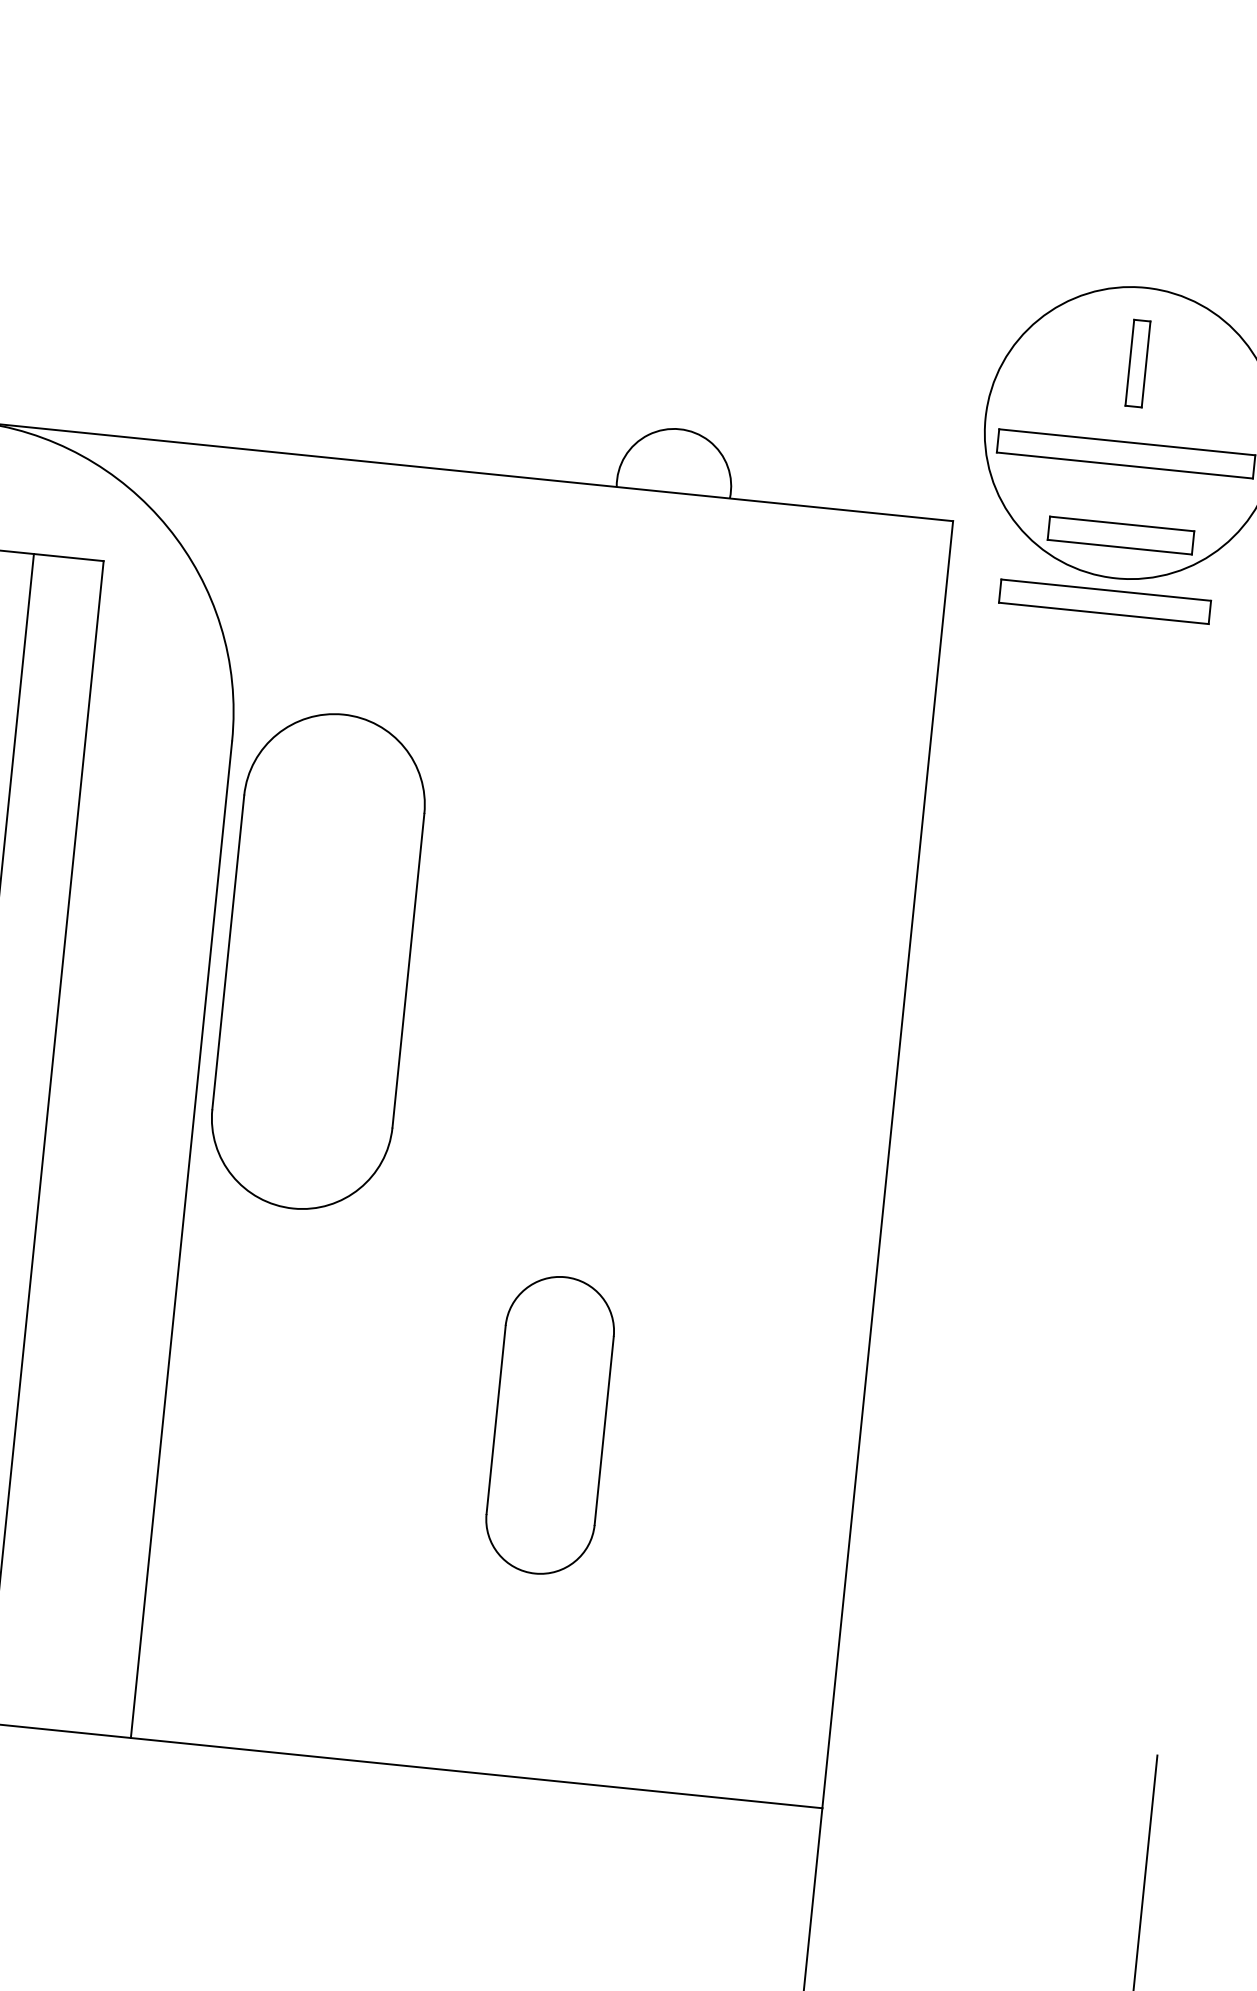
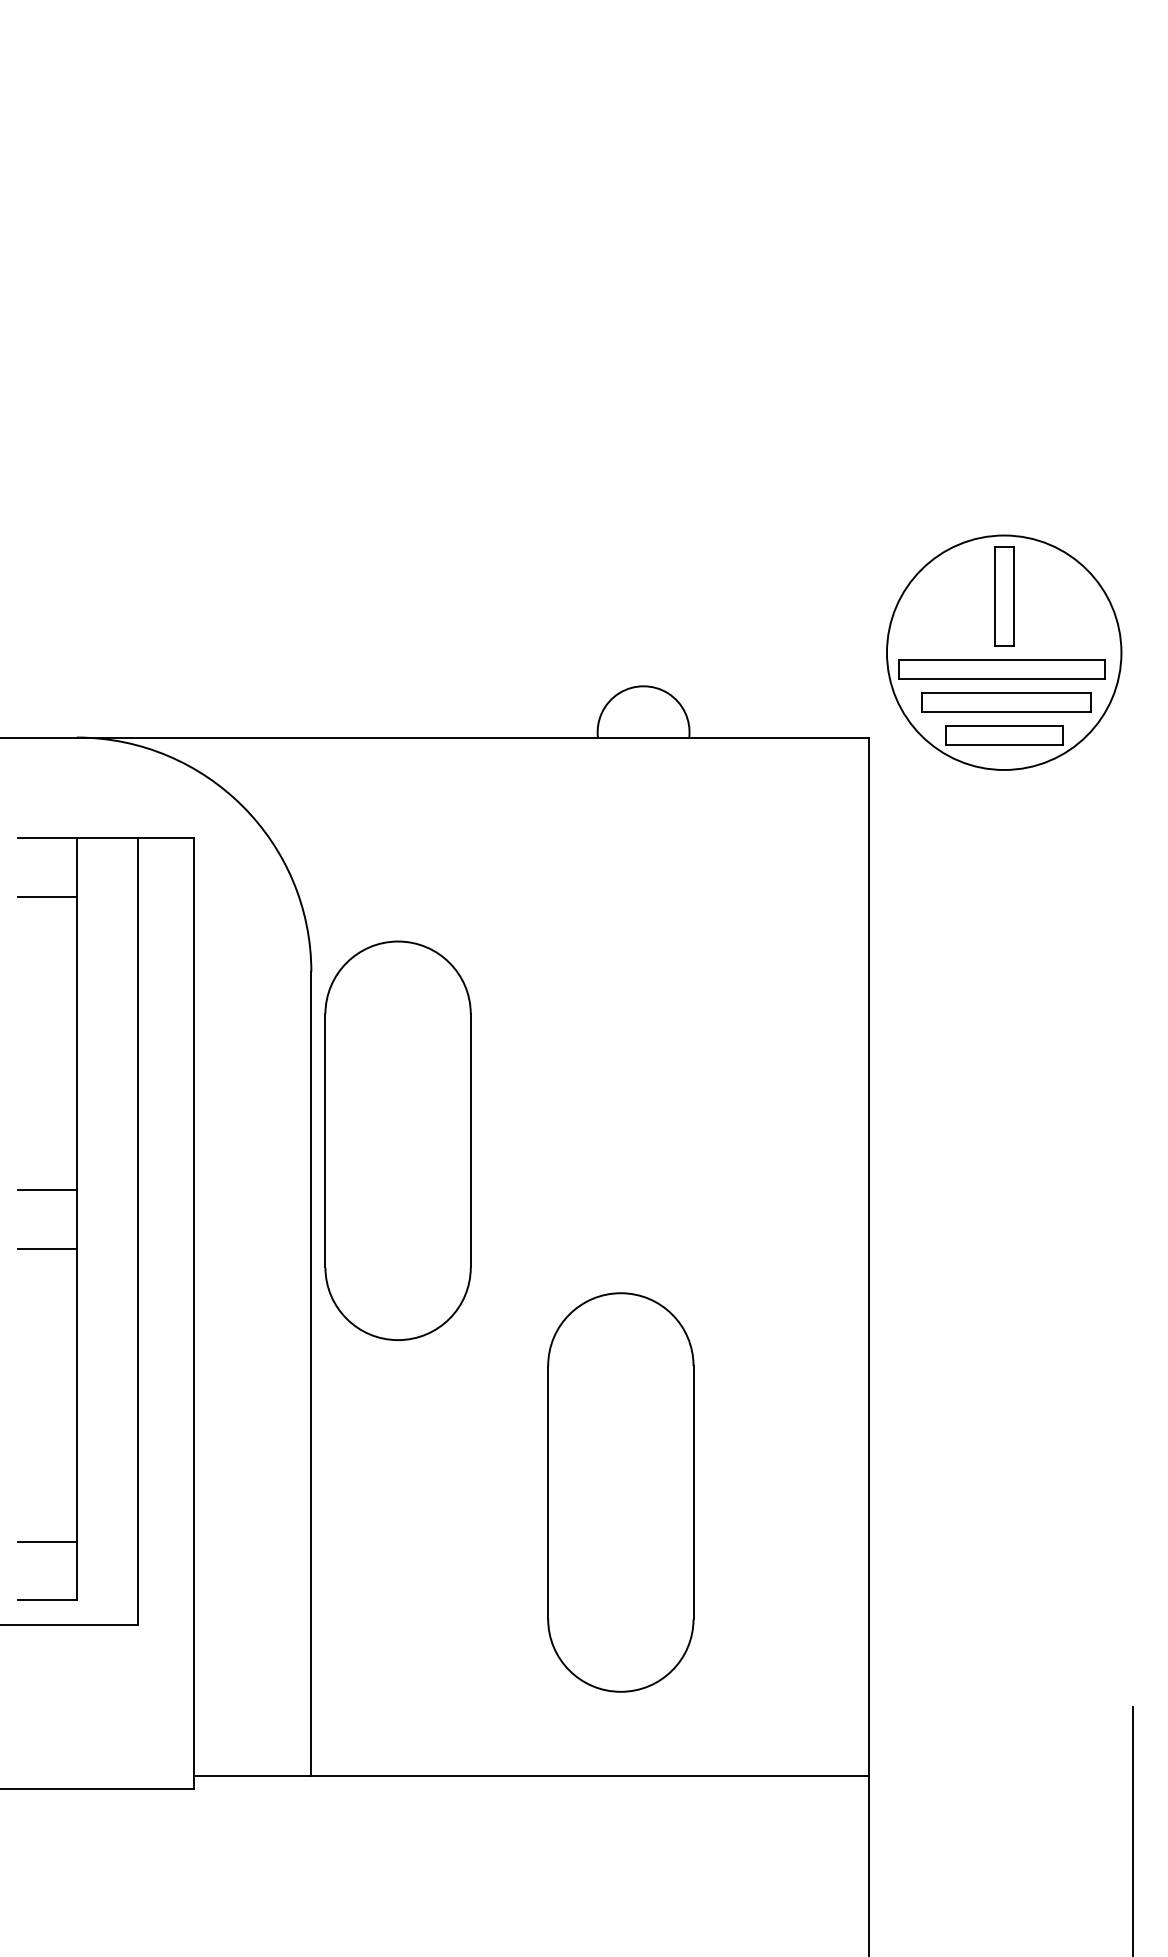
part: (1138, 363) -> (1004, 596), size x1.43
part: (1105, 601) -> (1006, 702), moved
part: (549, 1425) -> (620, 1492), size x1.67

